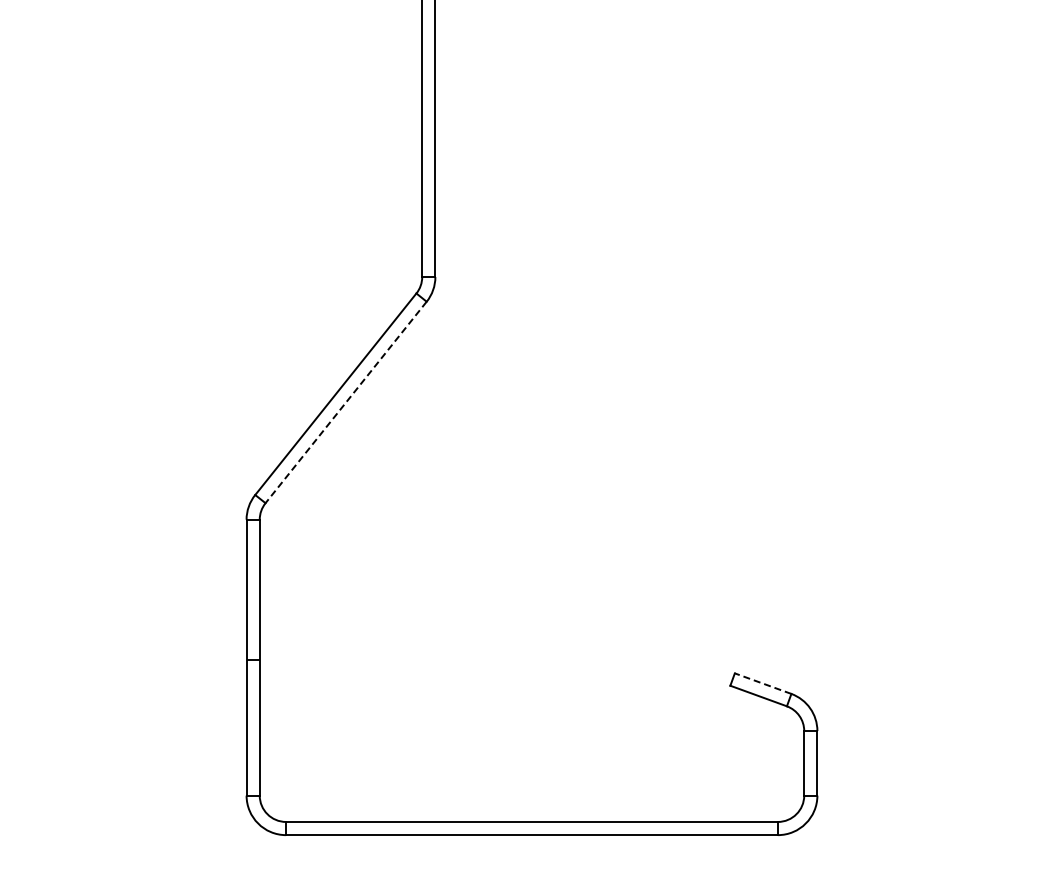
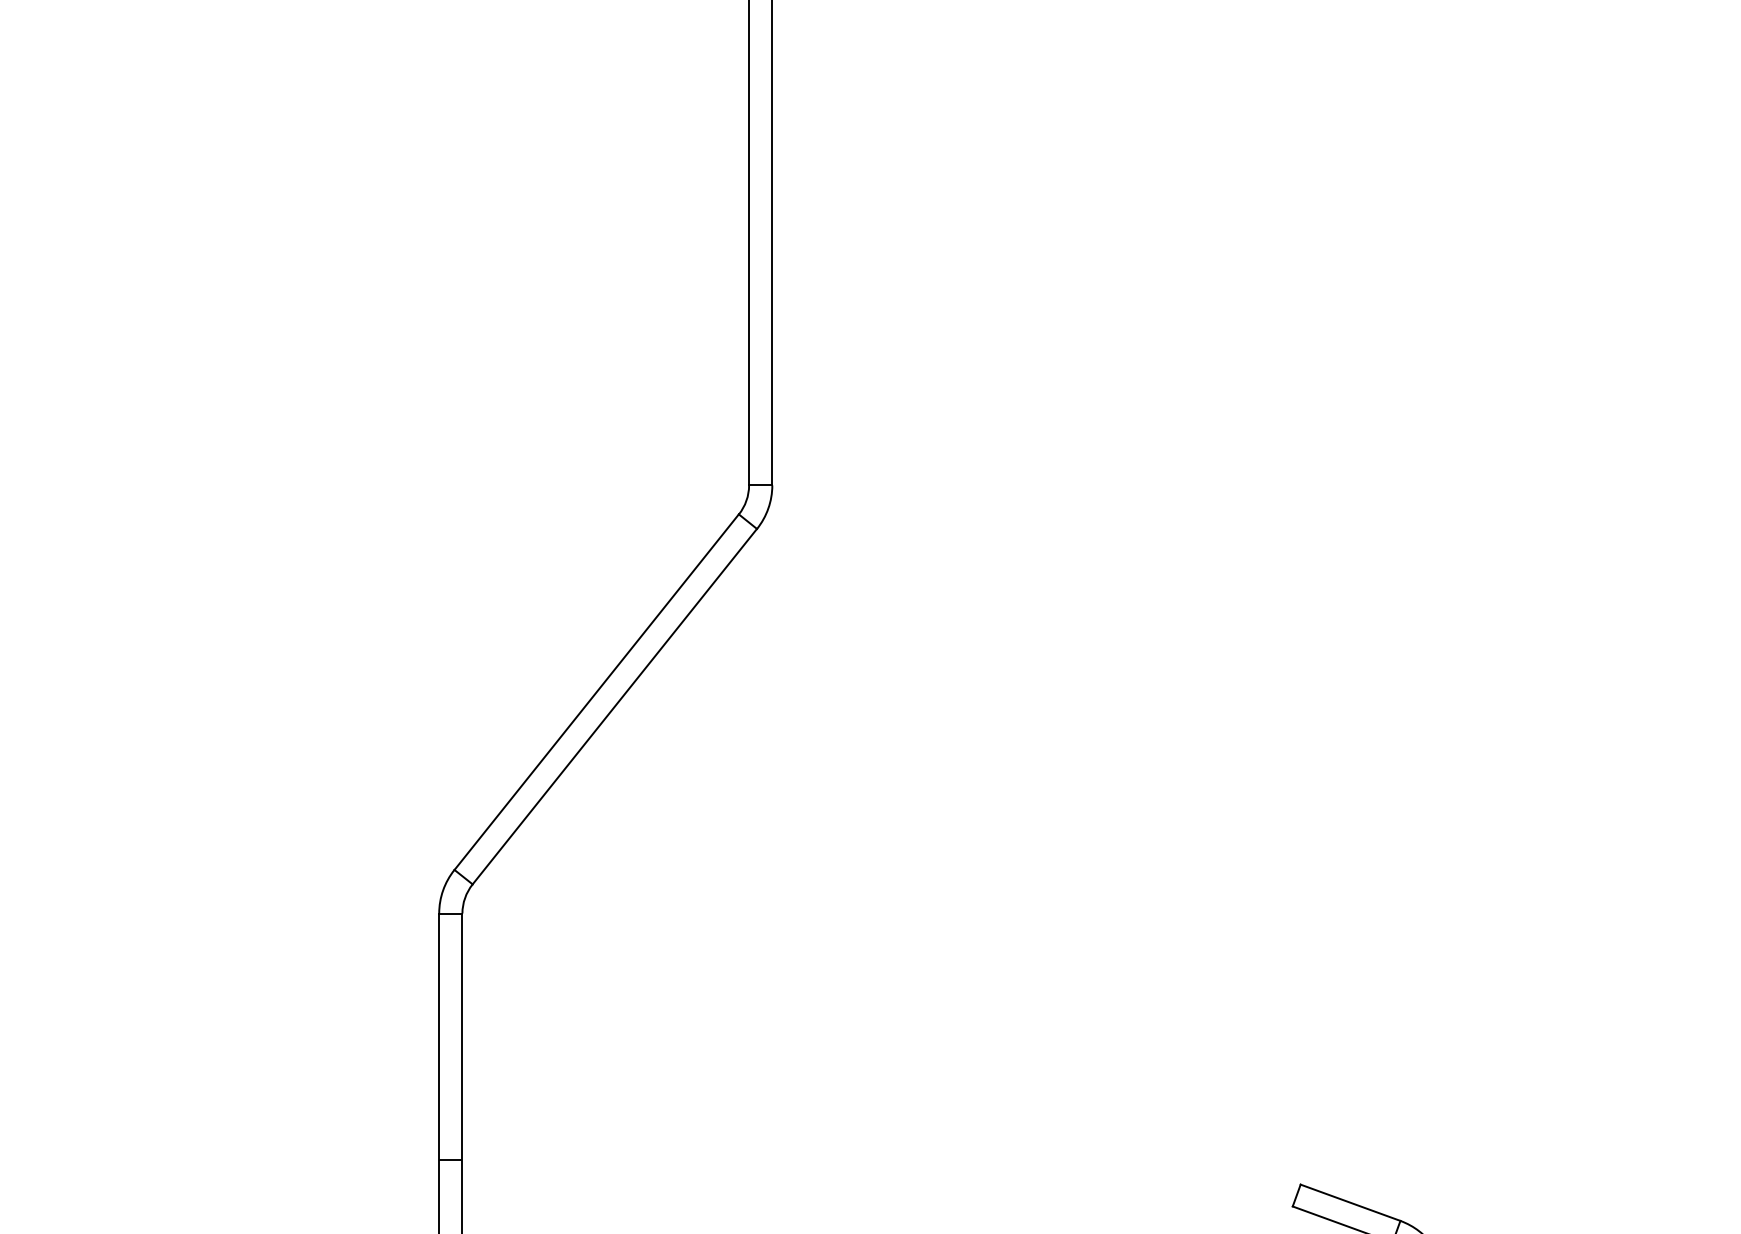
line: (346, 402) -> (615, 706), dashed -> solid
line: (762, 683) -> (1349, 1202), dashed -> solid

